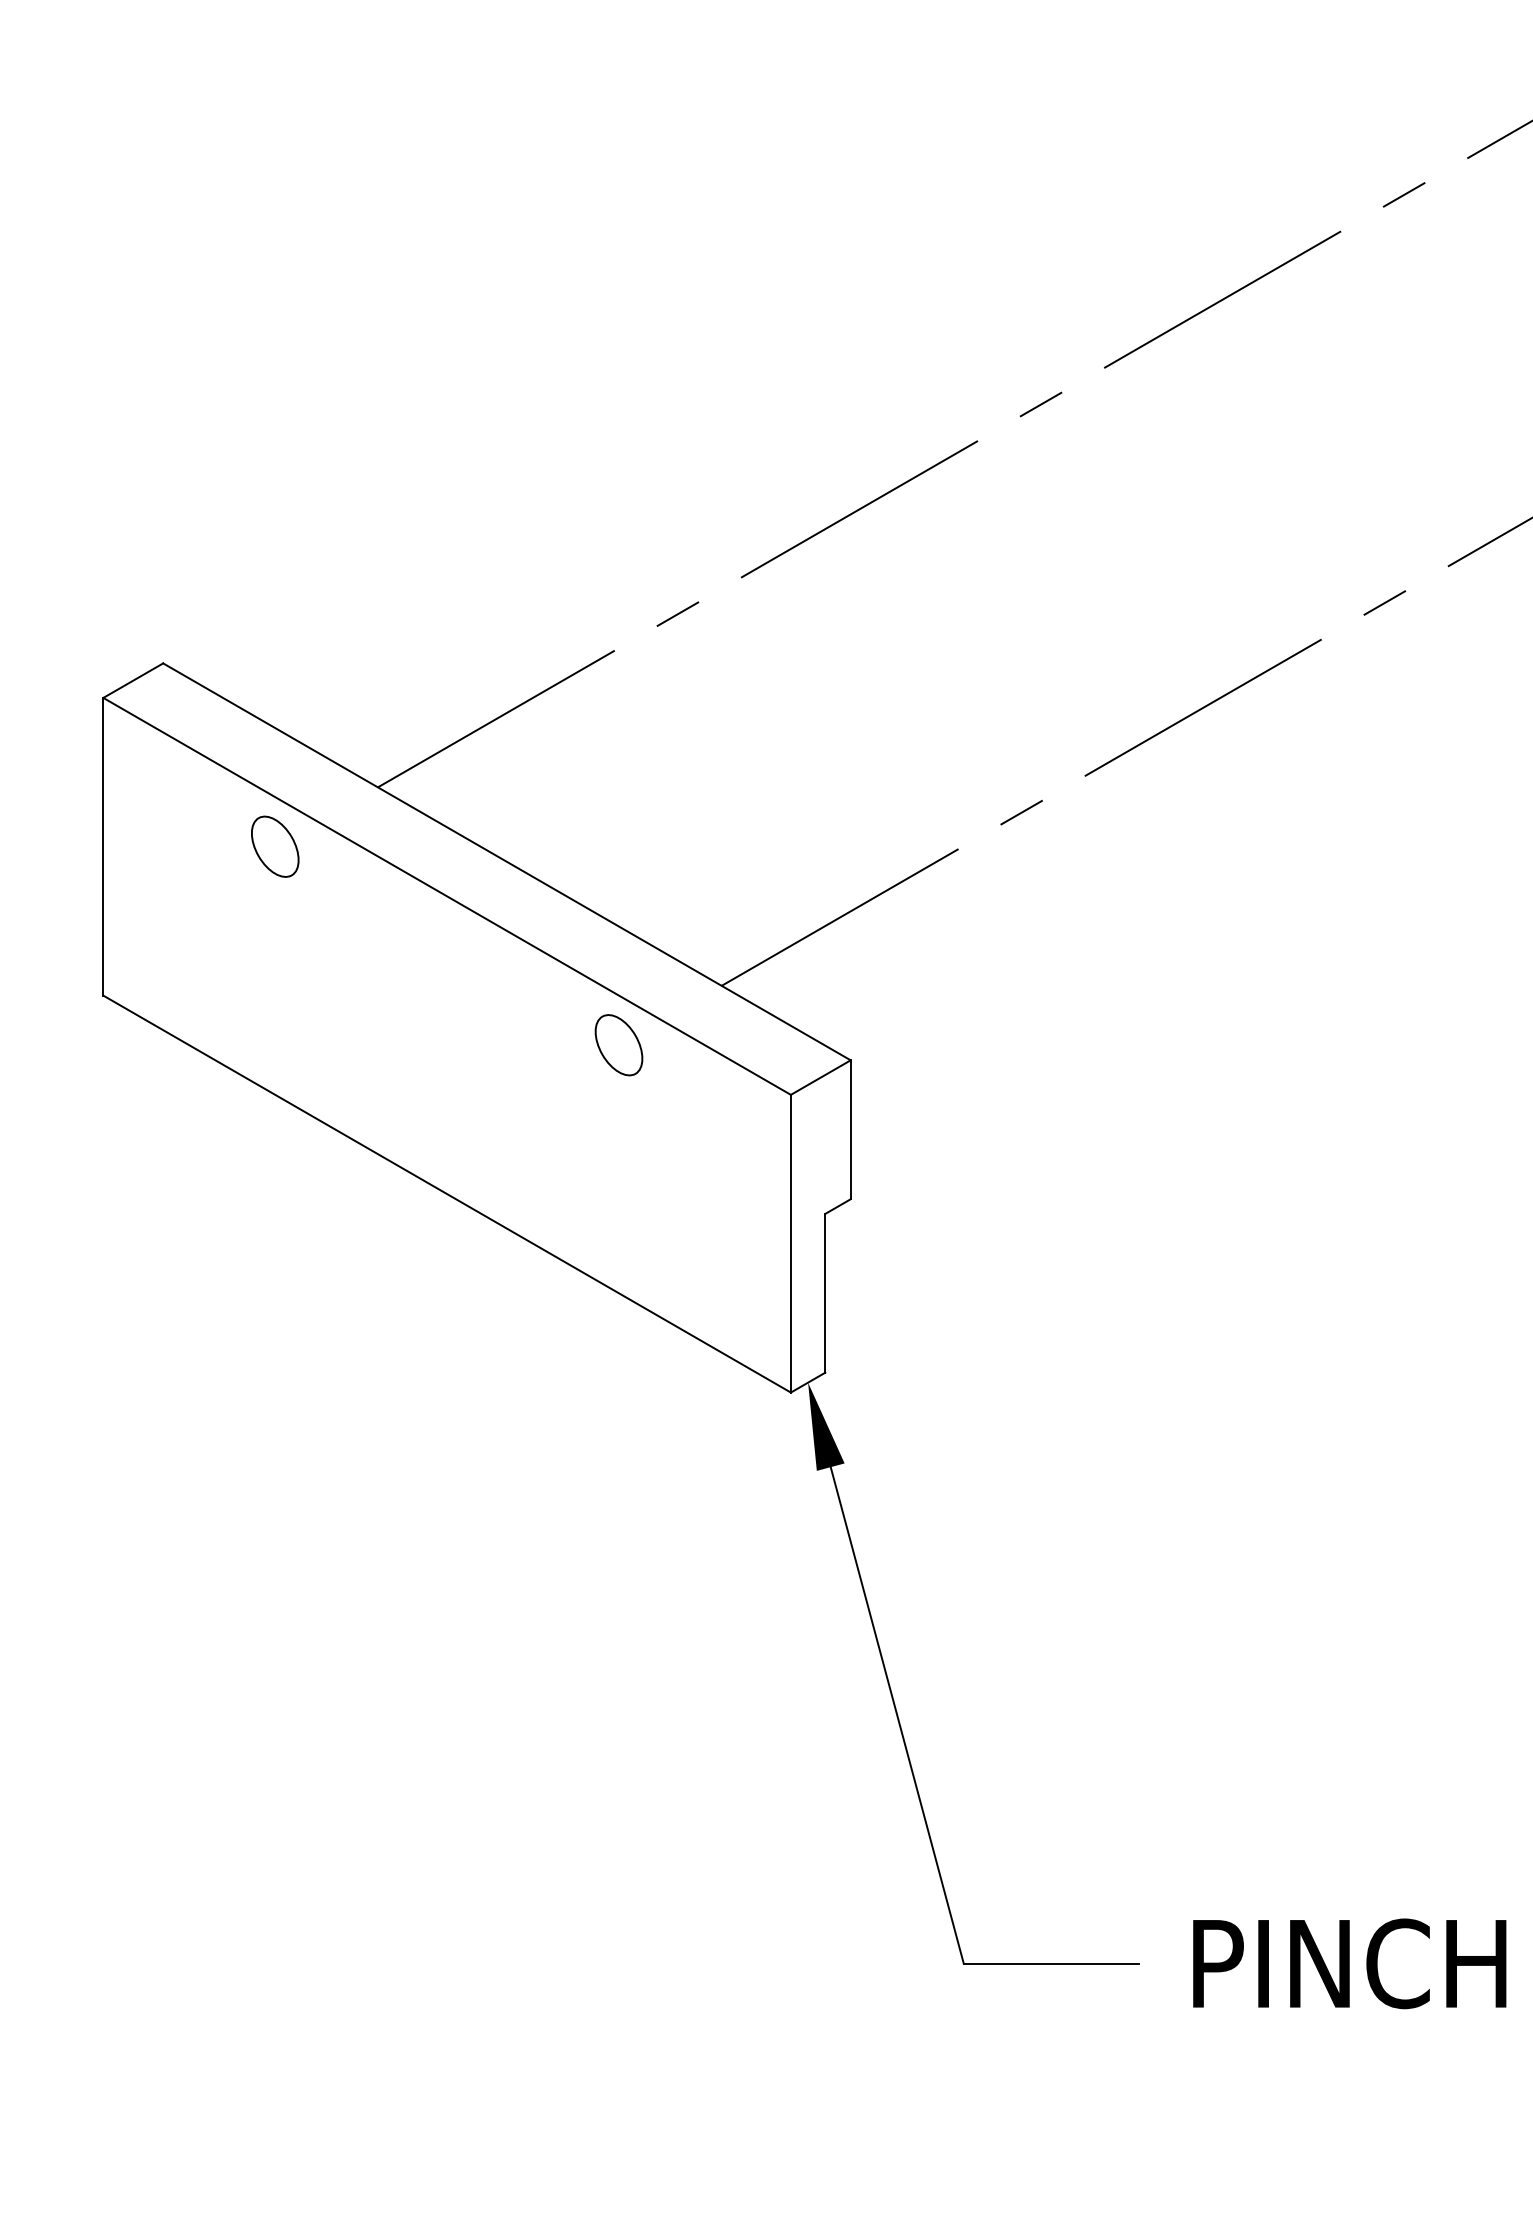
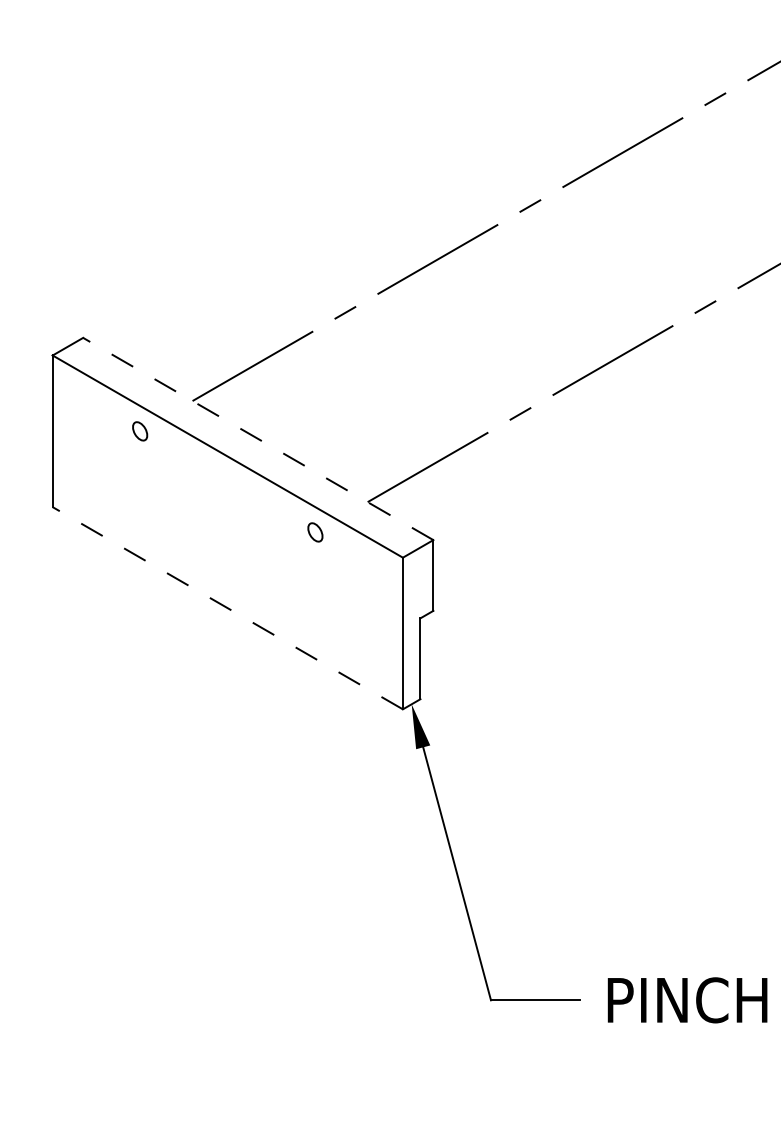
part: (273, 847) -> (139, 431), size x0.6
line: (505, 860) -> (257, 438), solid -> dashed
part: (619, 1045) -> (315, 532), size x0.6
line: (446, 1192) -> (227, 607), solid -> dashed

